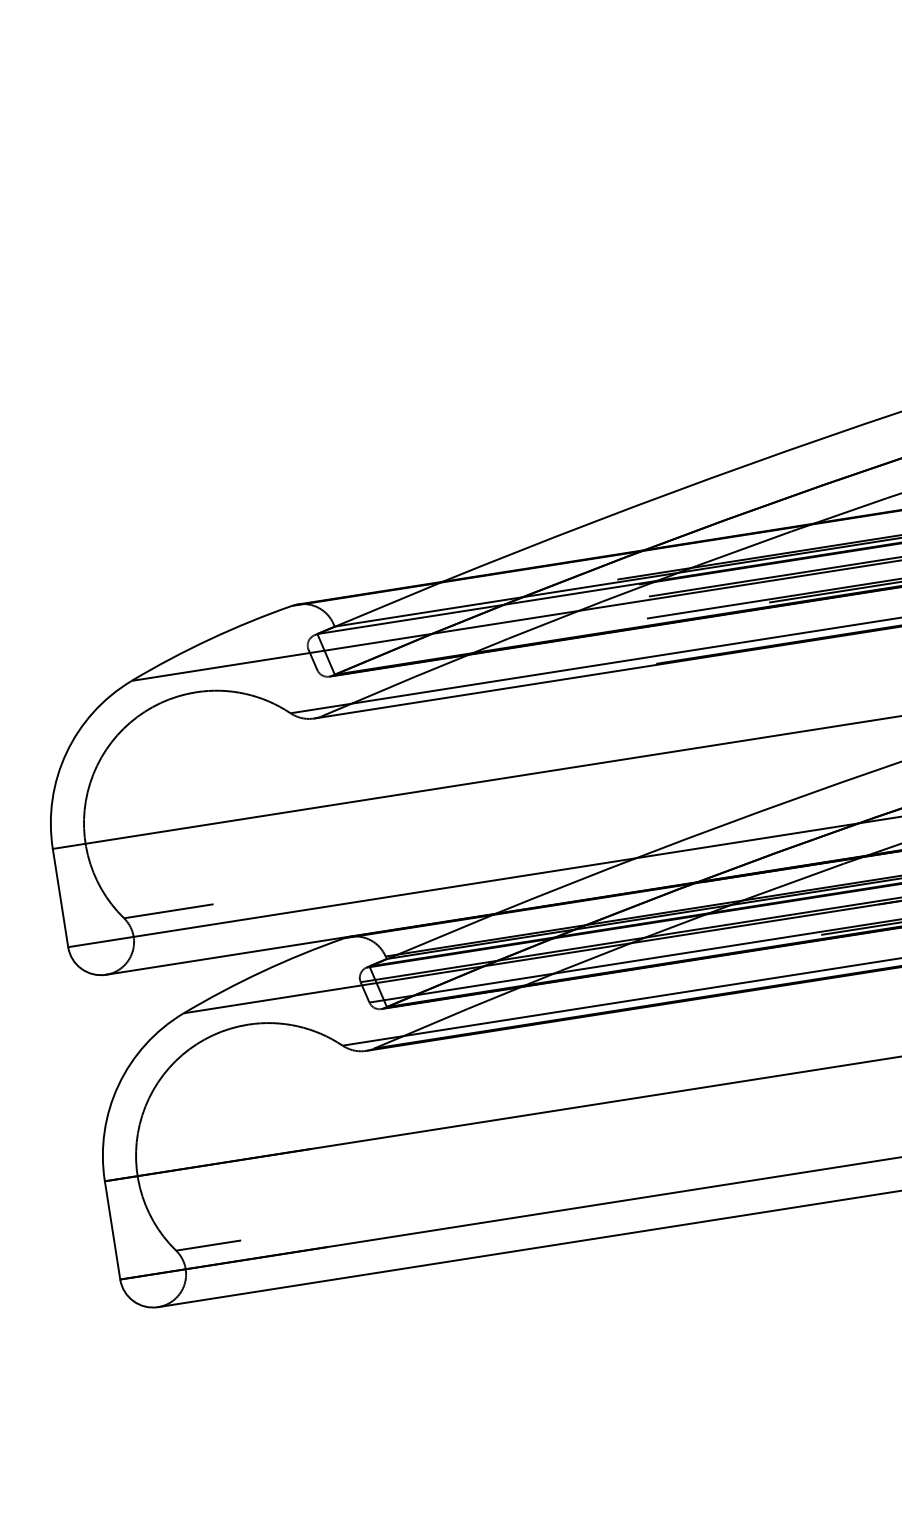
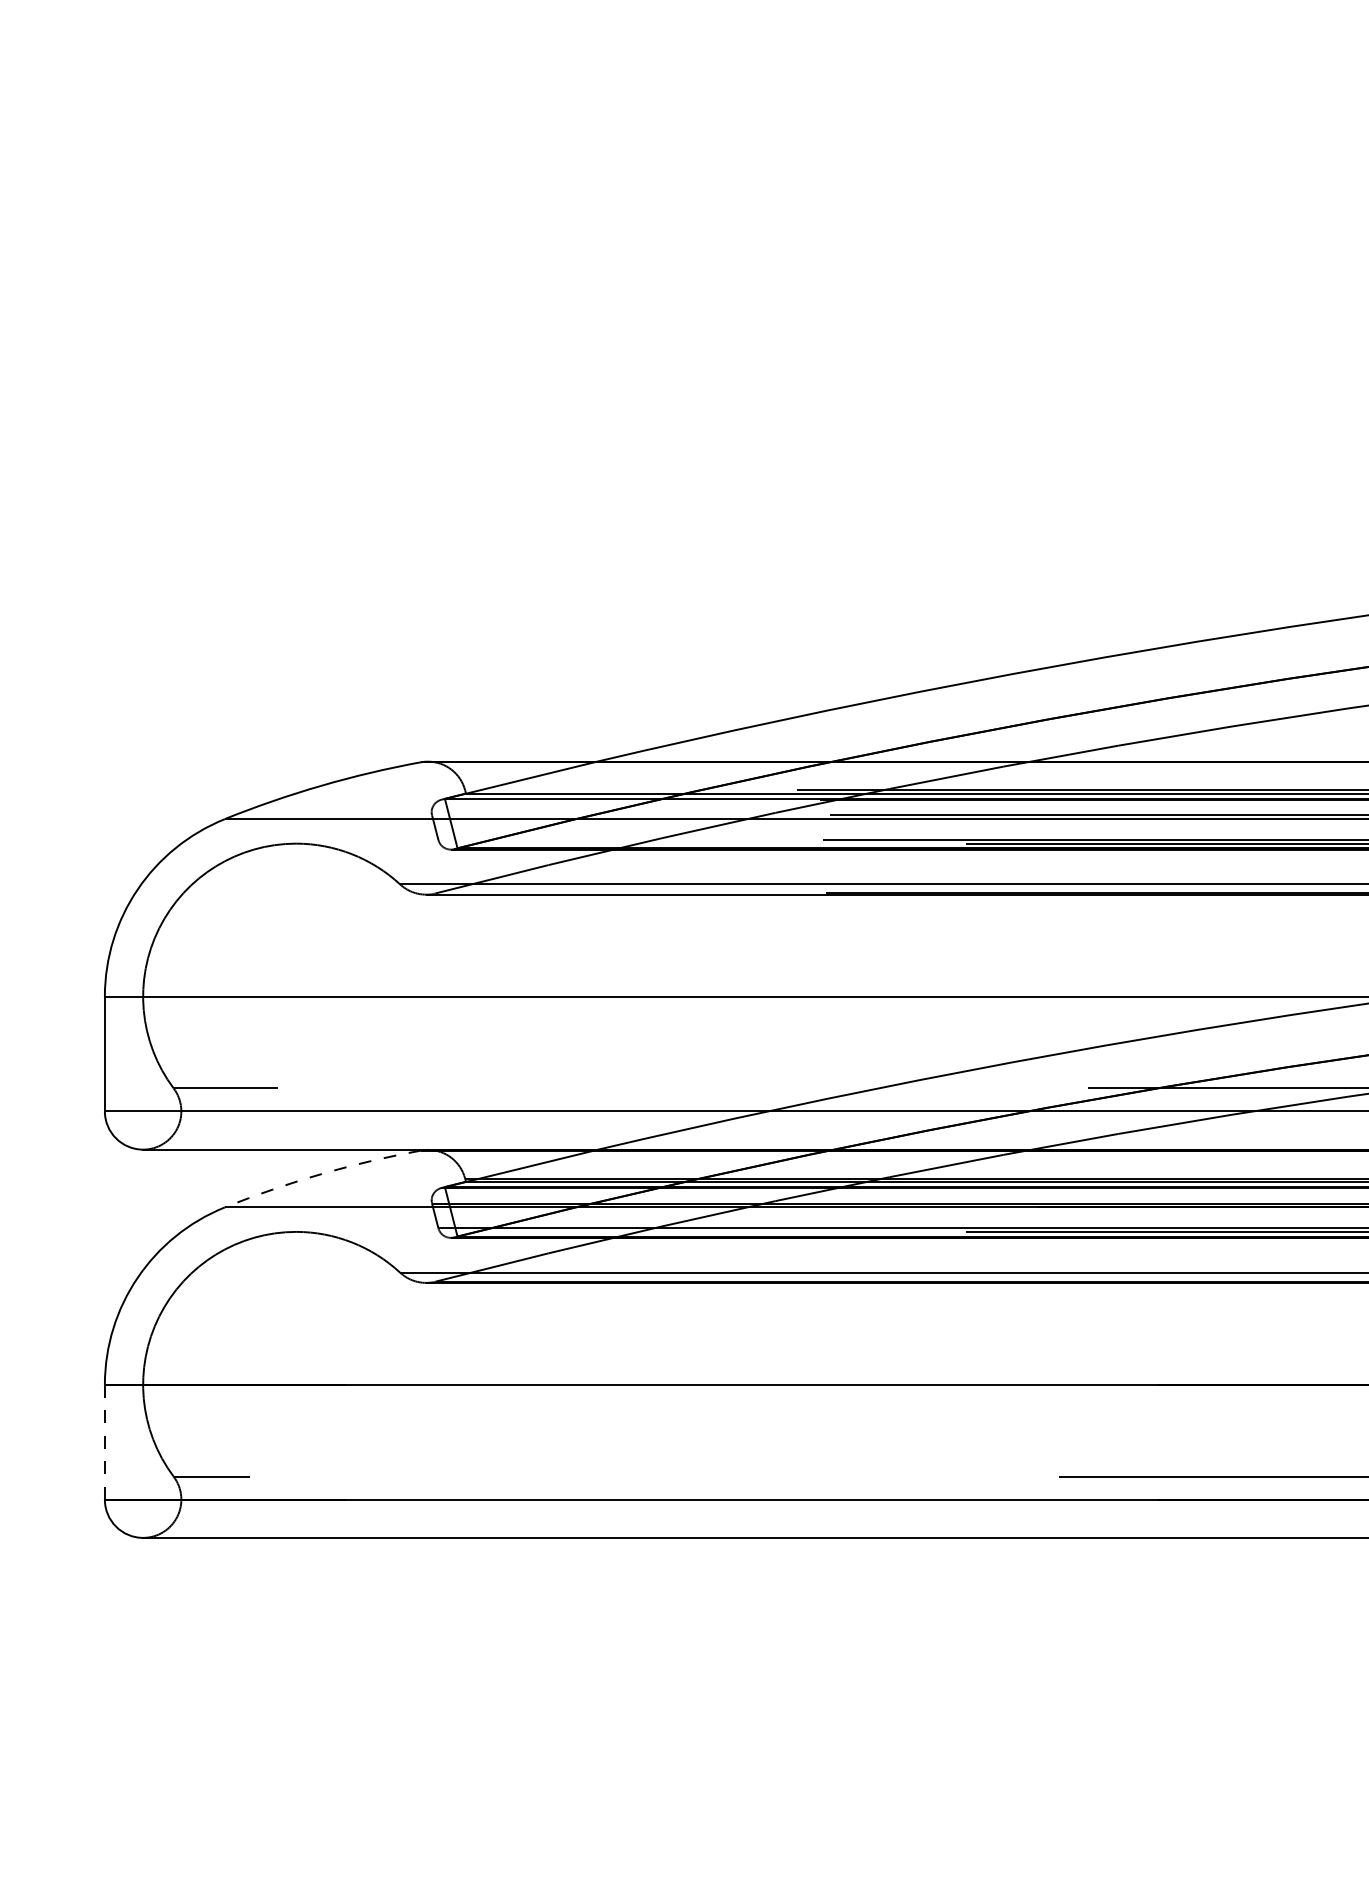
arc: (262, 972) -> (321, 1174), solid -> dashed
line: (112, 1230) -> (104, 1442), solid -> dashed

